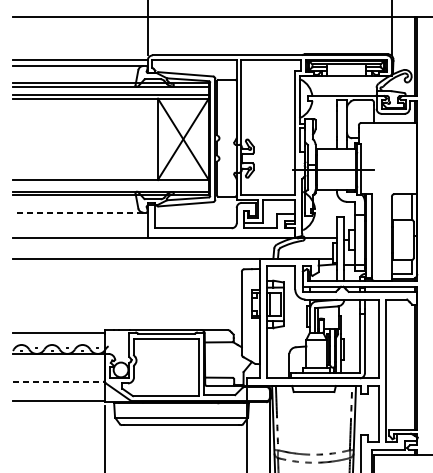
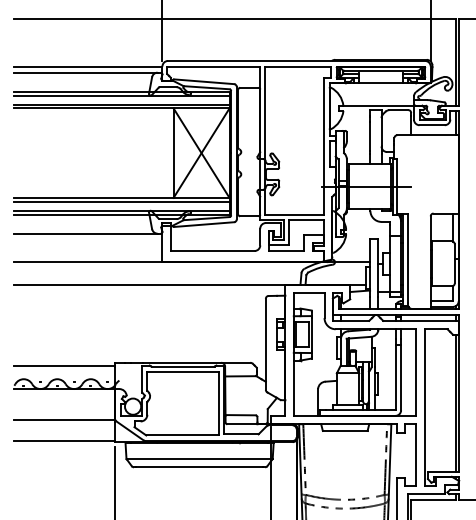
line: (110, 183) -> (121, 201), added
line: (77, 212) -> (85, 233), dashed -> solid
line: (59, 382) -> (65, 420), dashed -> solid

